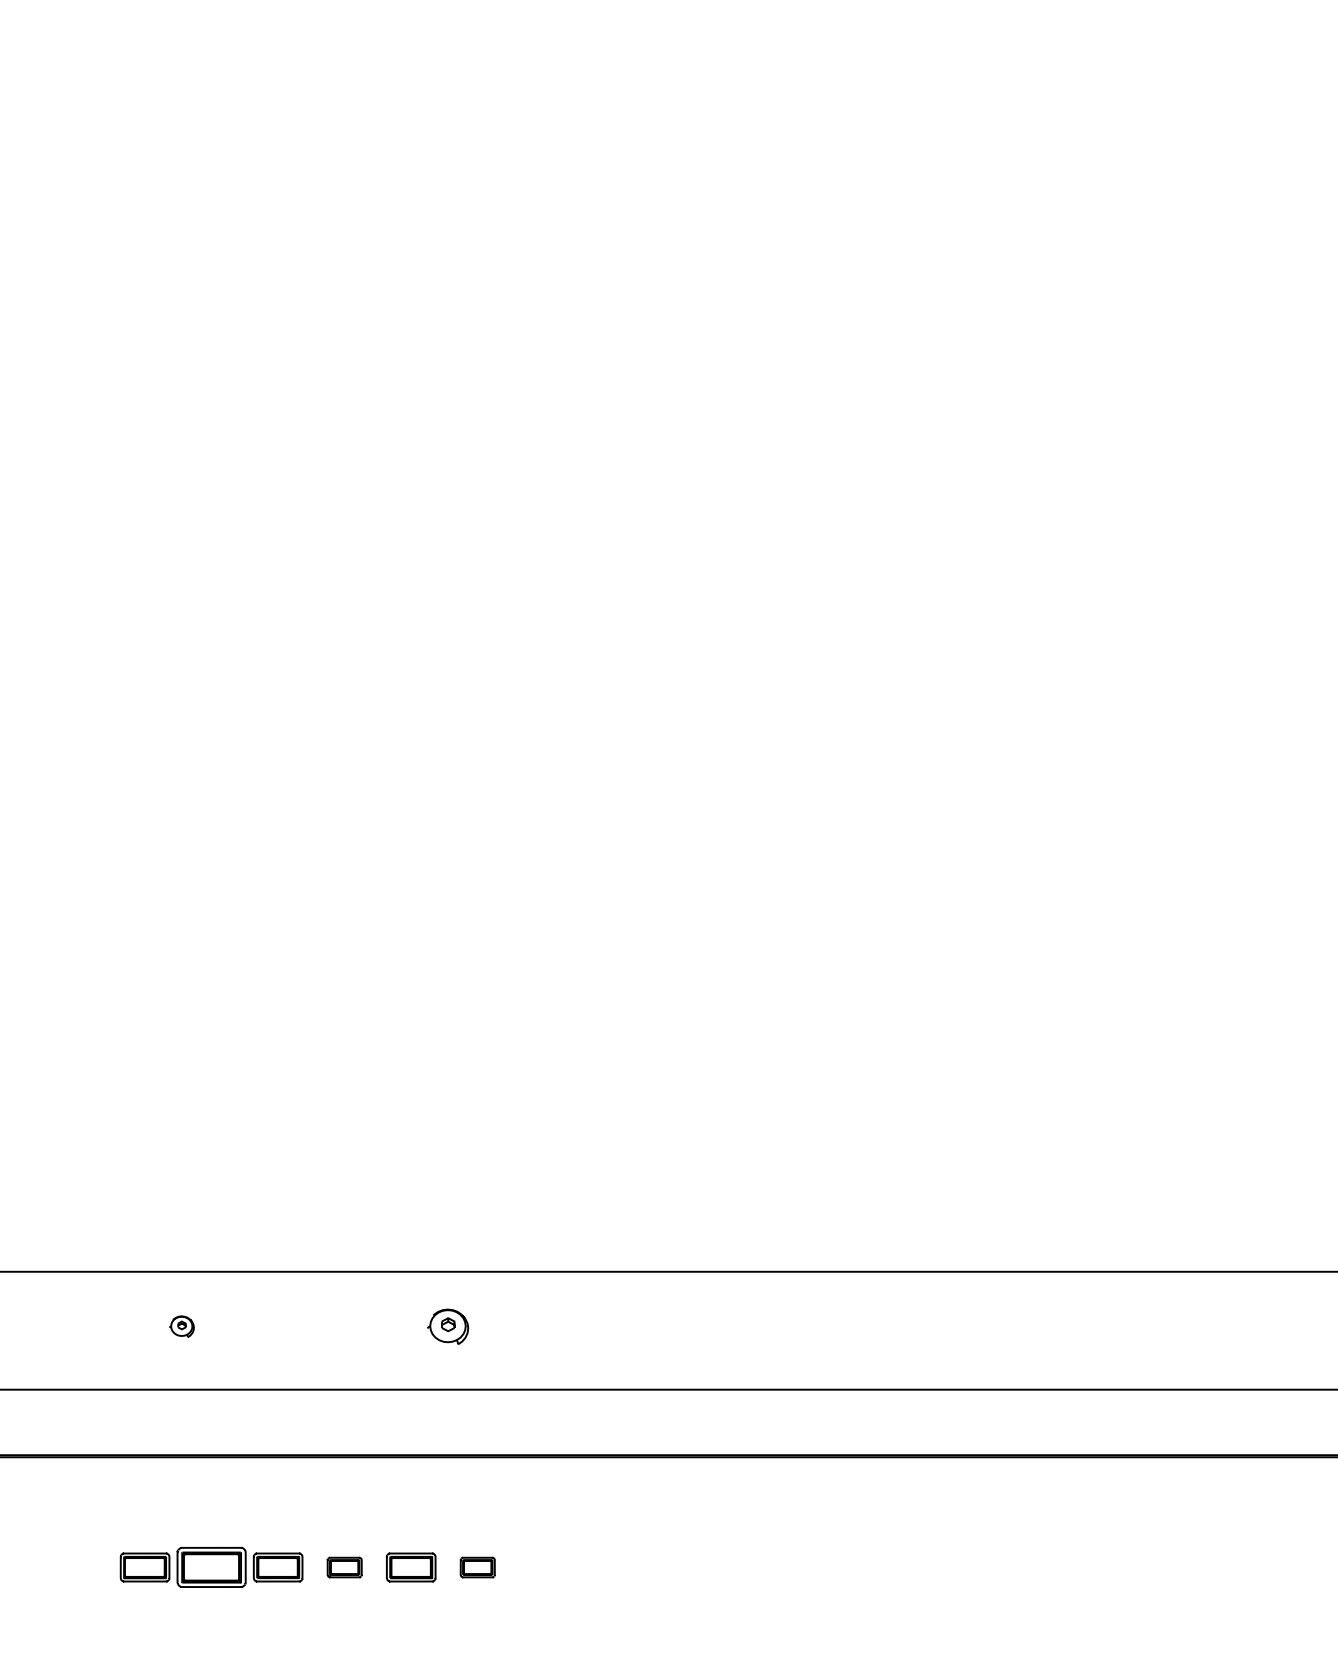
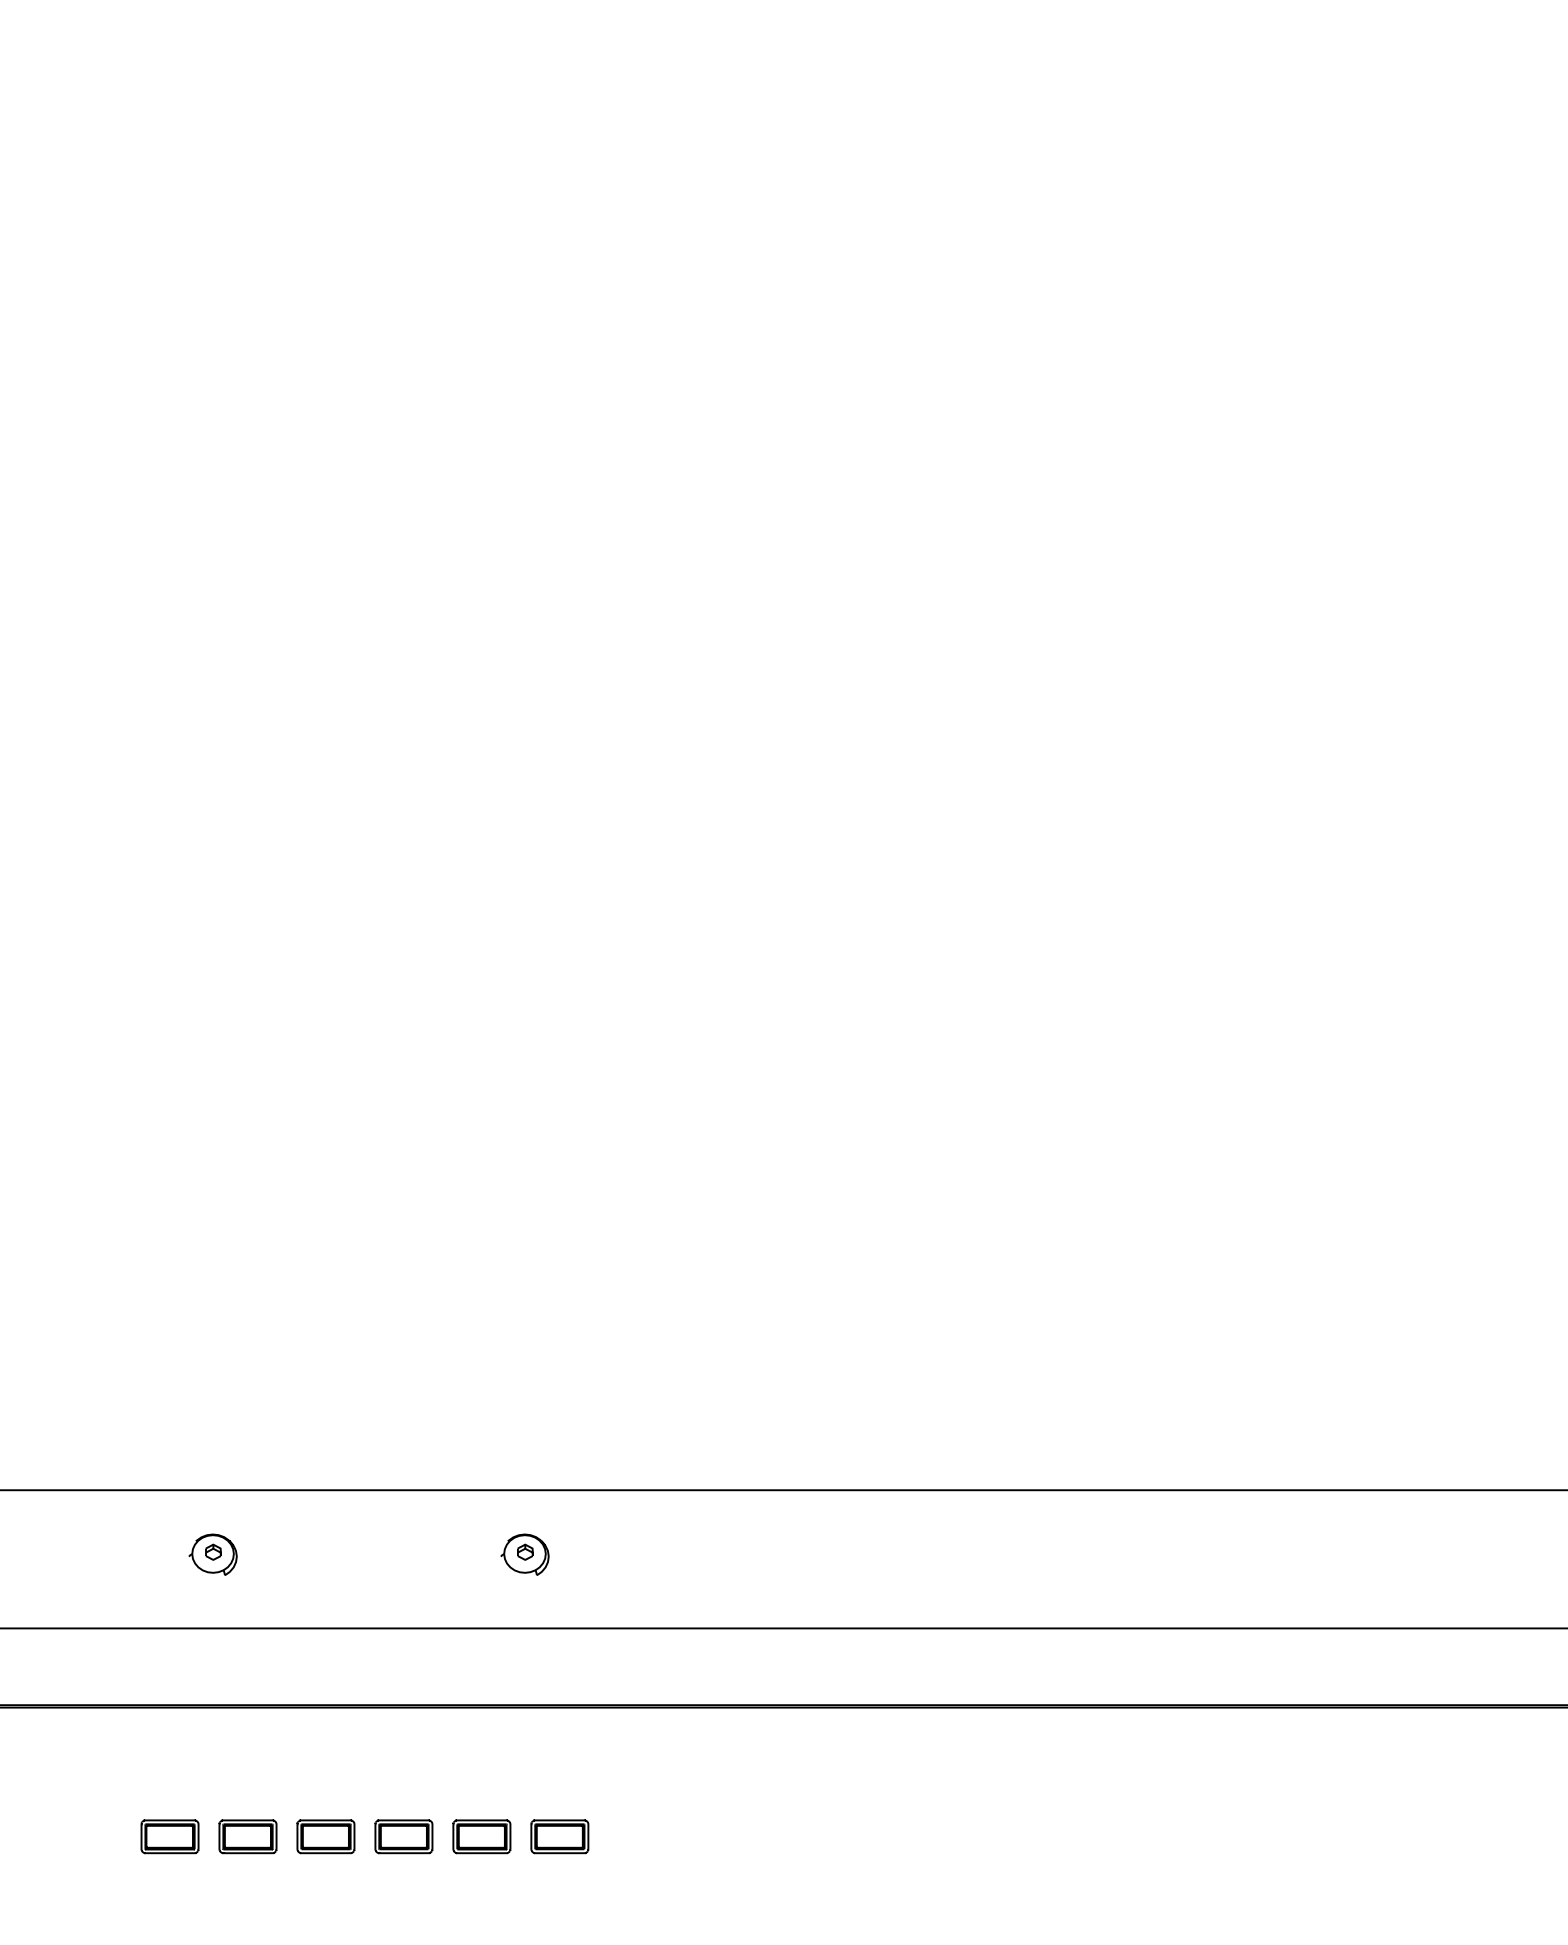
part: (181, 1326) -> (212, 1554), size x1.67
part: (211, 1567) -> (247, 1836), size x0.71
part: (344, 1567) -> (403, 1836), size x1.43
part: (477, 1567) -> (559, 1836), size x1.43

